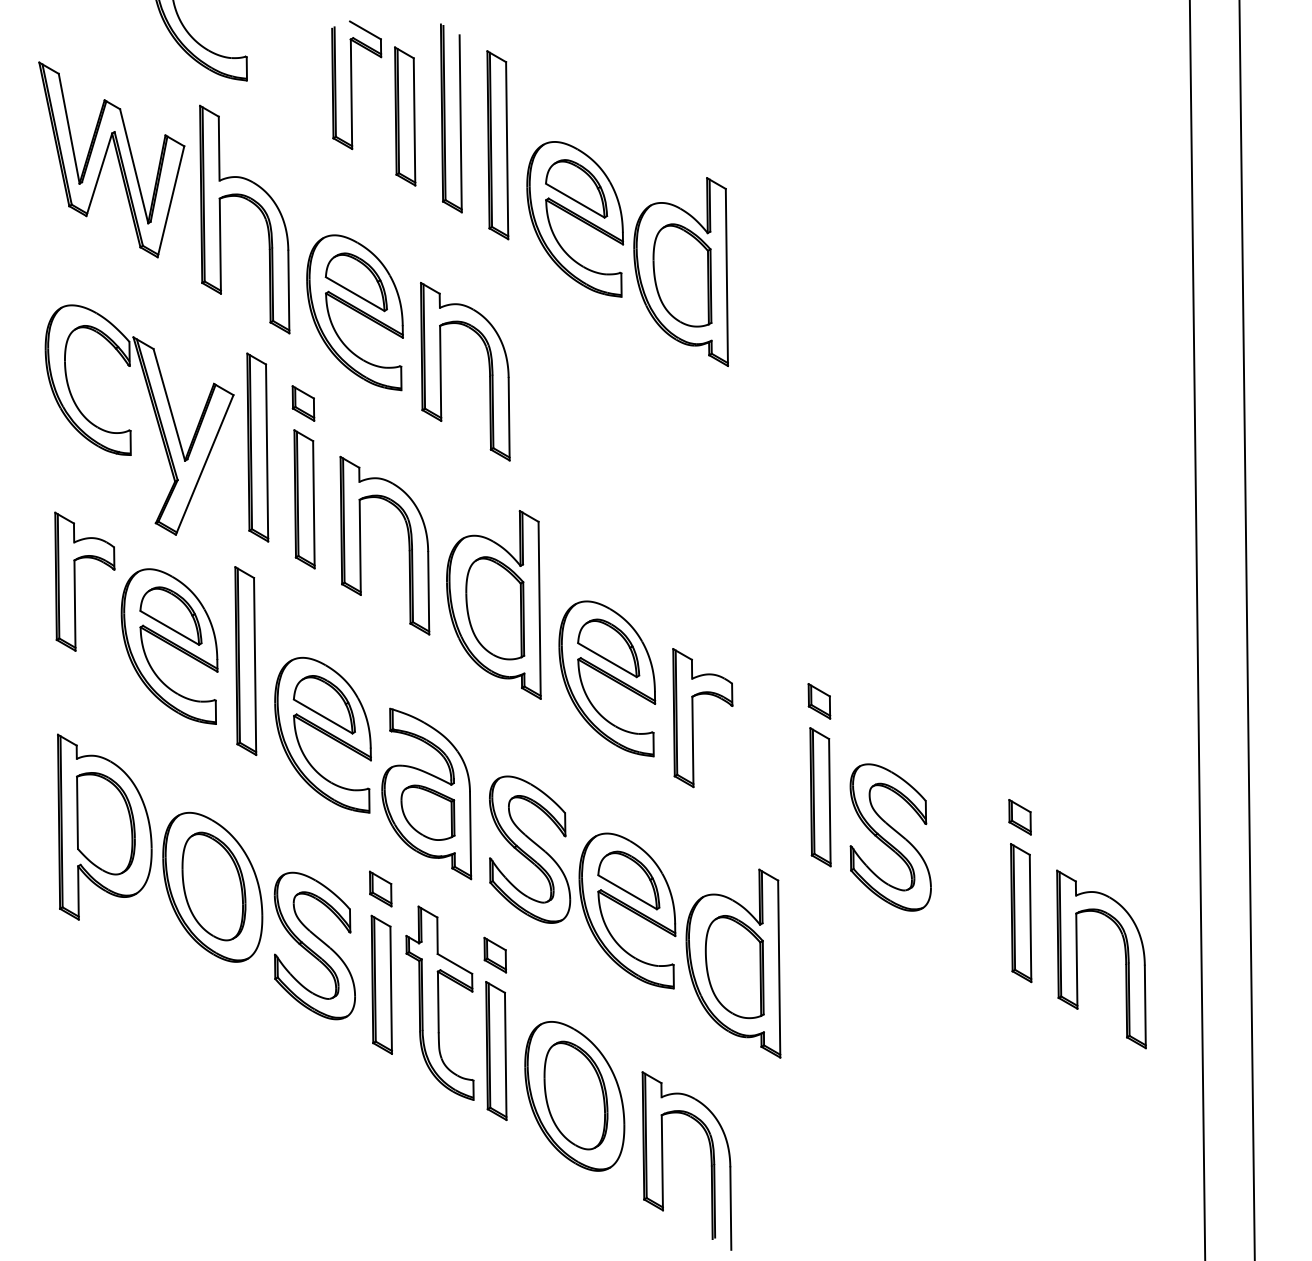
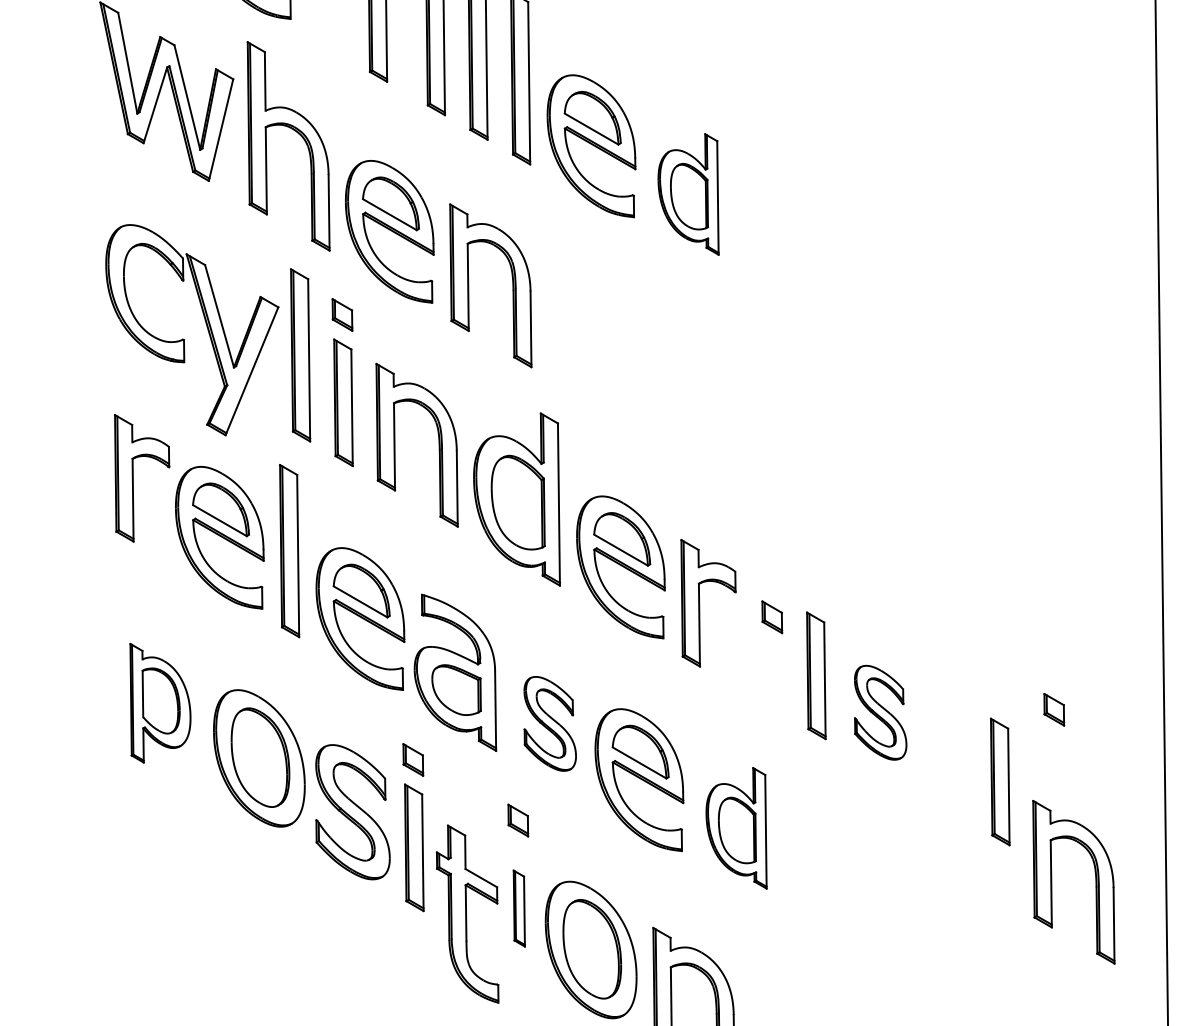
part: (680, 271) -> (688, 194), size x0.7
part: (819, 701) -> (772, 617), moved
part: (1019, 817) -> (1053, 710), moved
part: (104, 826) -> (160, 702), size x0.7
part: (890, 837) -> (880, 712), size x0.7
part: (530, 849) -> (550, 723), size x0.7
part: (1124, 953) -> (1094, 876), moved
part: (733, 963) -> (736, 828), size x0.7
part: (439, 1002) -> (467, 913), moved
part: (496, 1051) -> (519, 908), size x0.6

